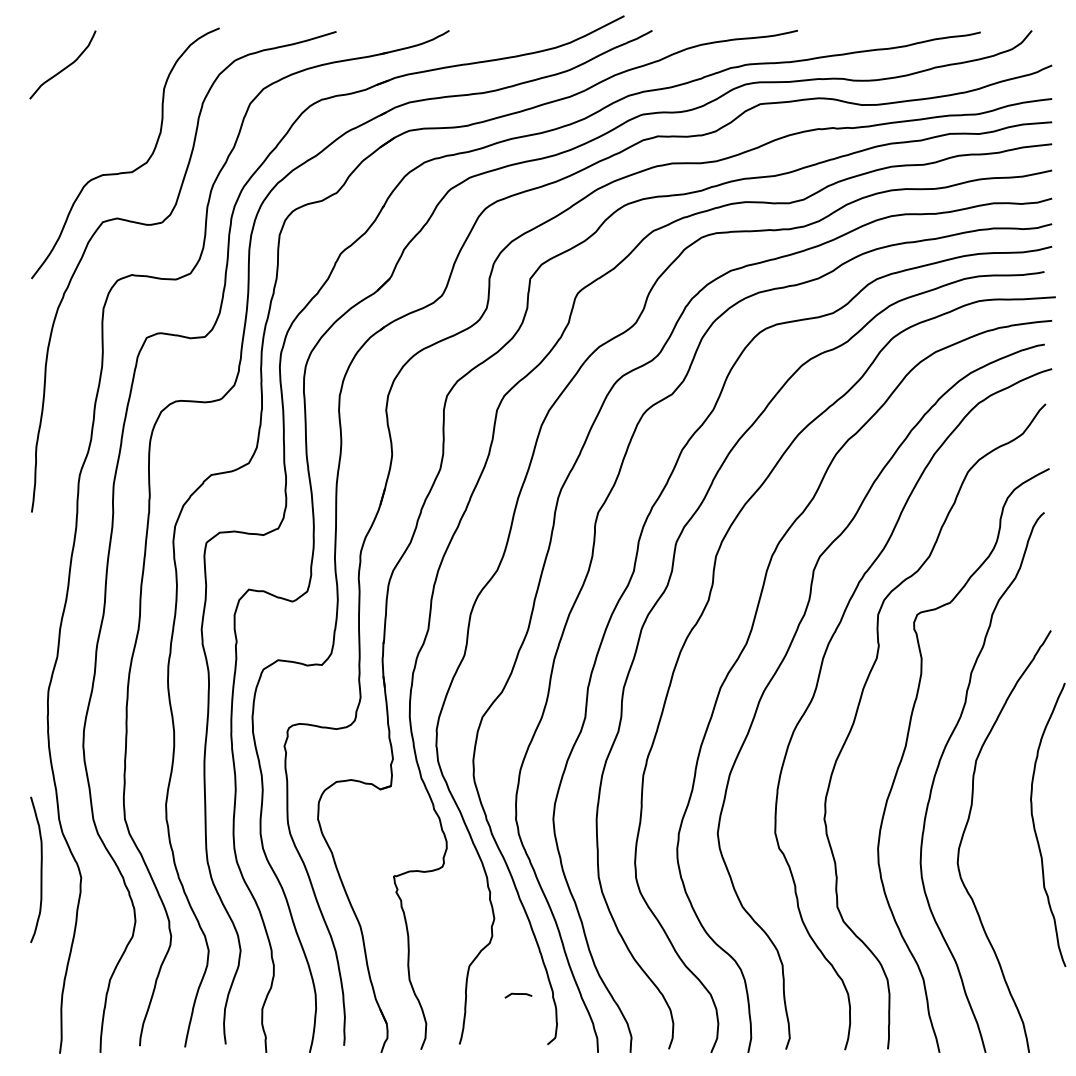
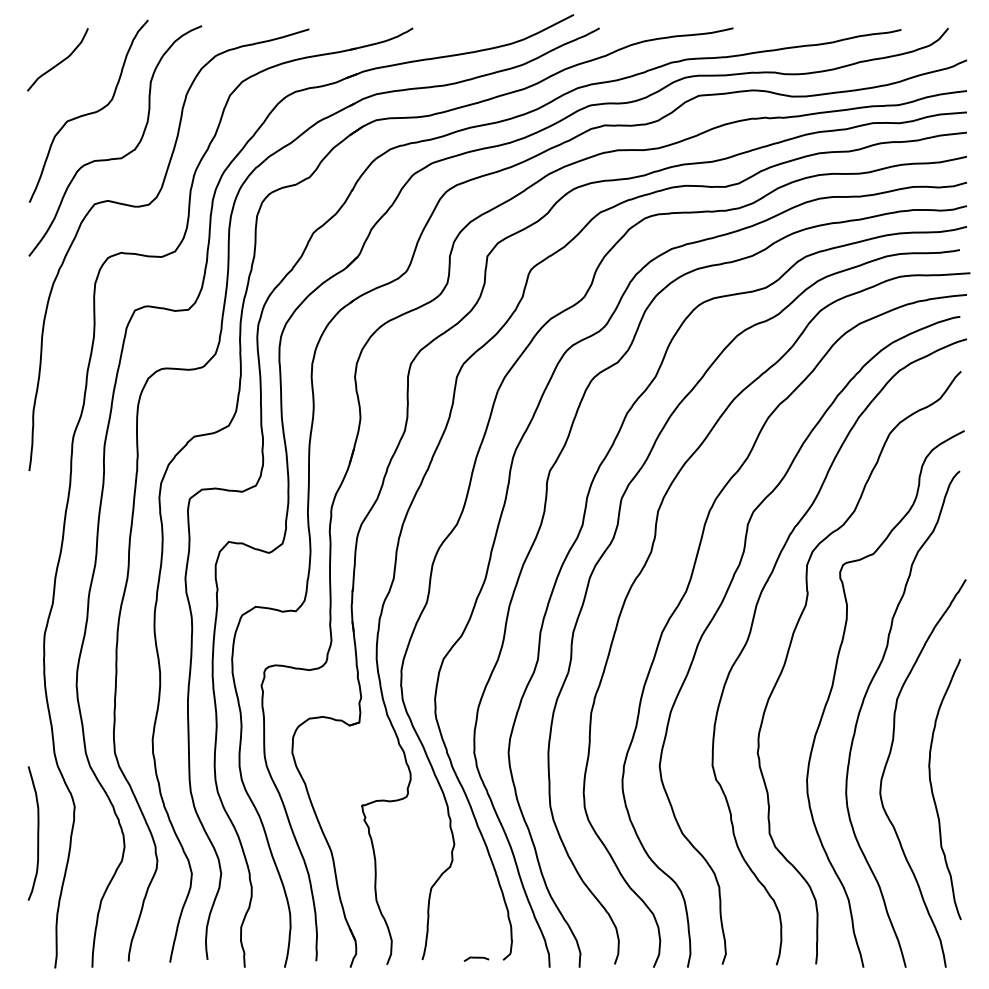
curve: (97, 122) -> (89, 112), added
curve: (1035, 827) -> (933, 791), moved
curve: (40, 869) -> (37, 833), moved
line: (518, 994) -> (476, 958), moved

